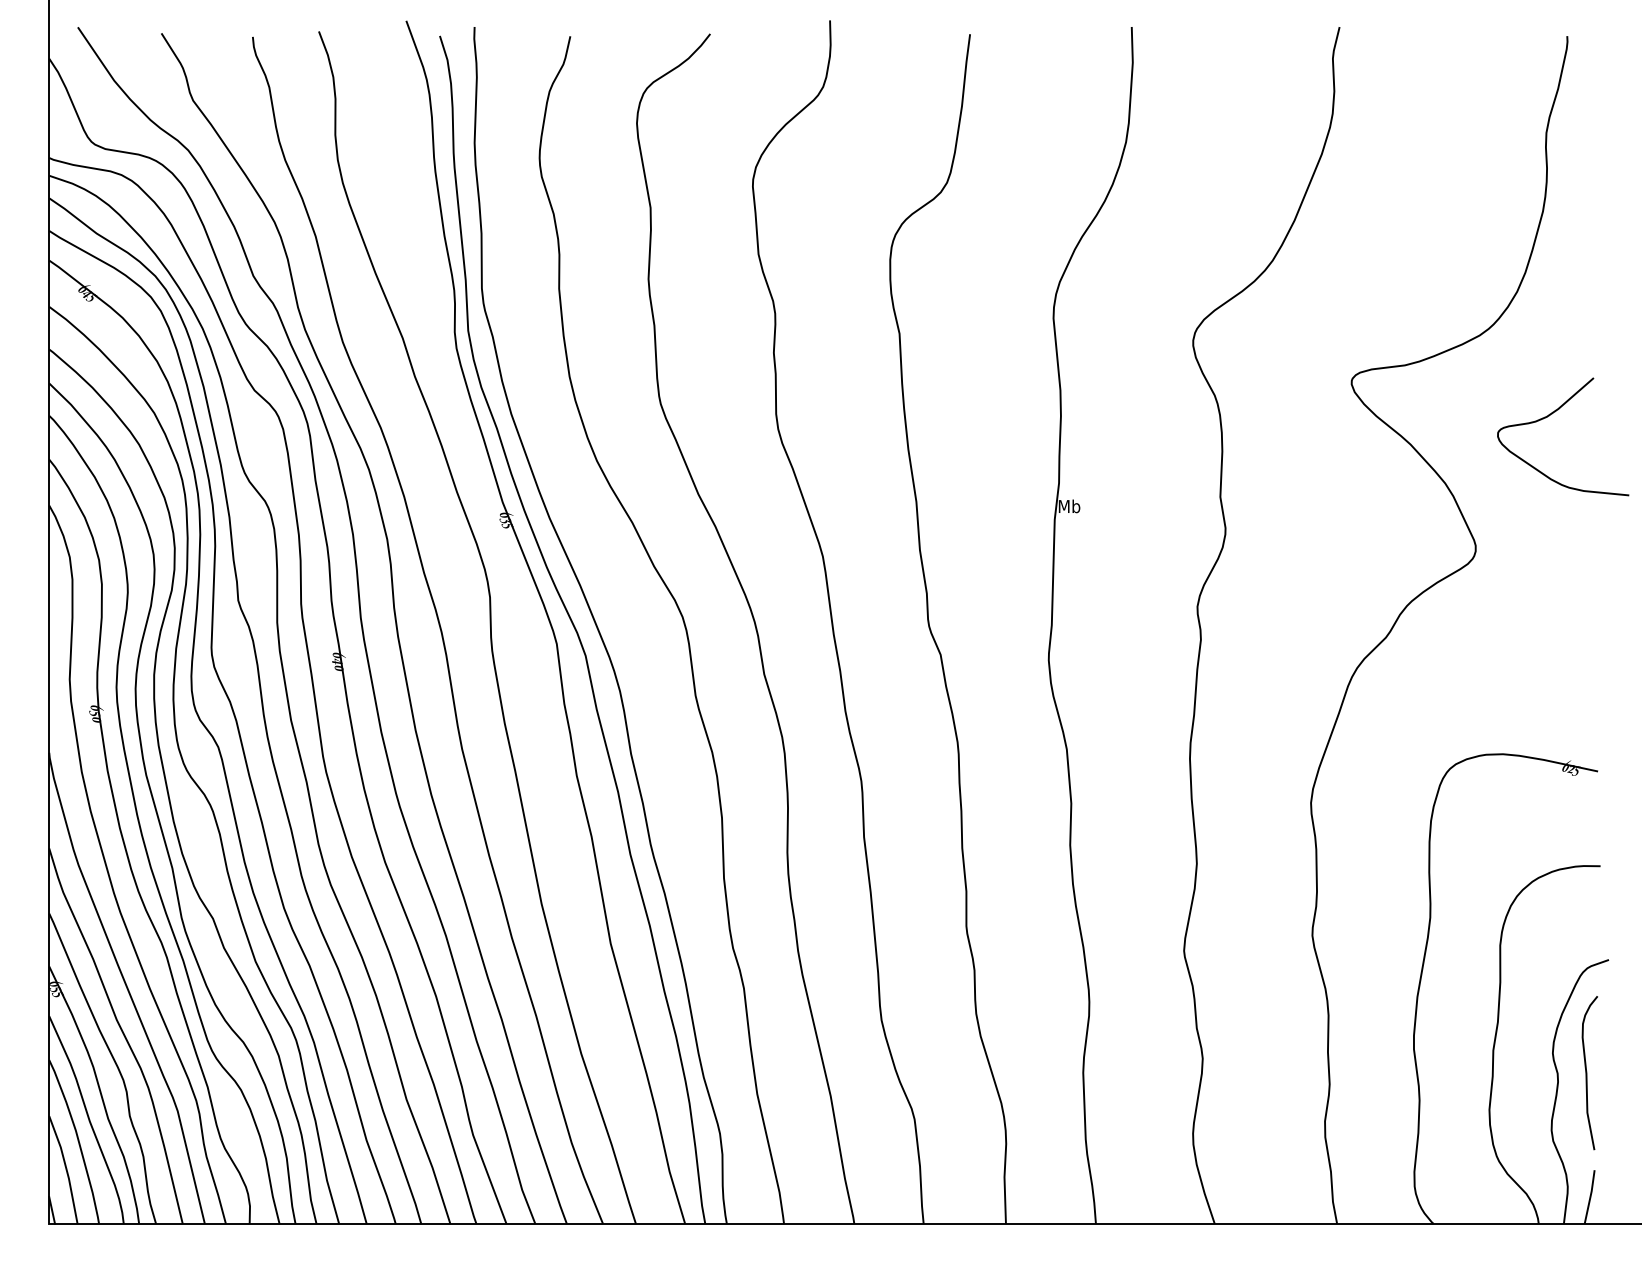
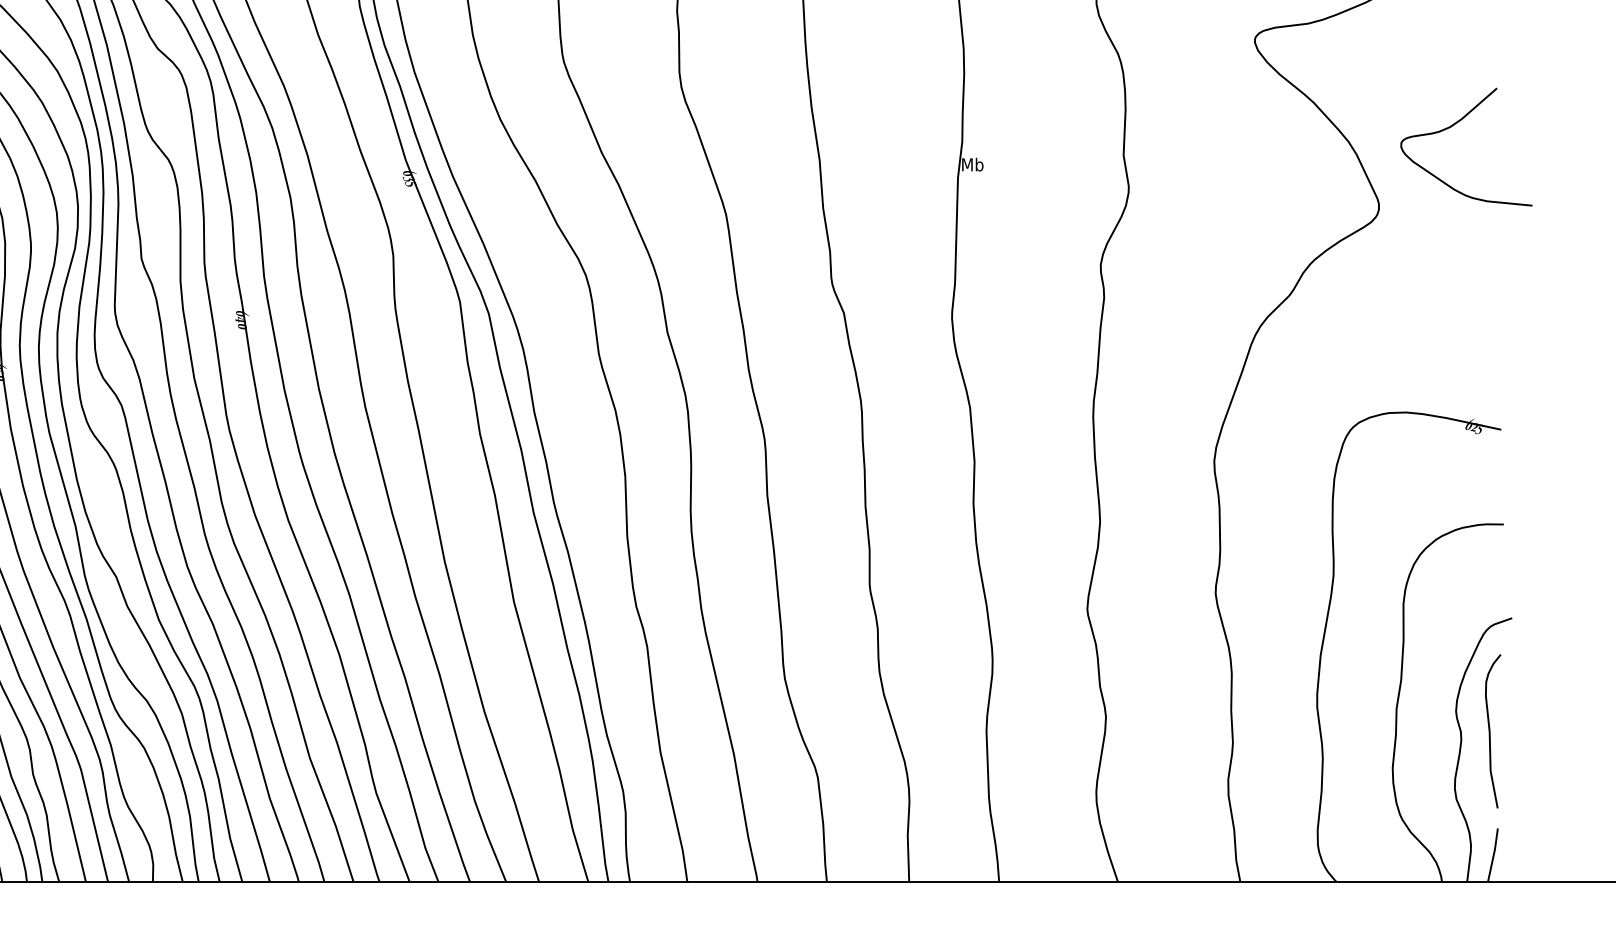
curve: (1549, 416) -> (1452, 126), moved

